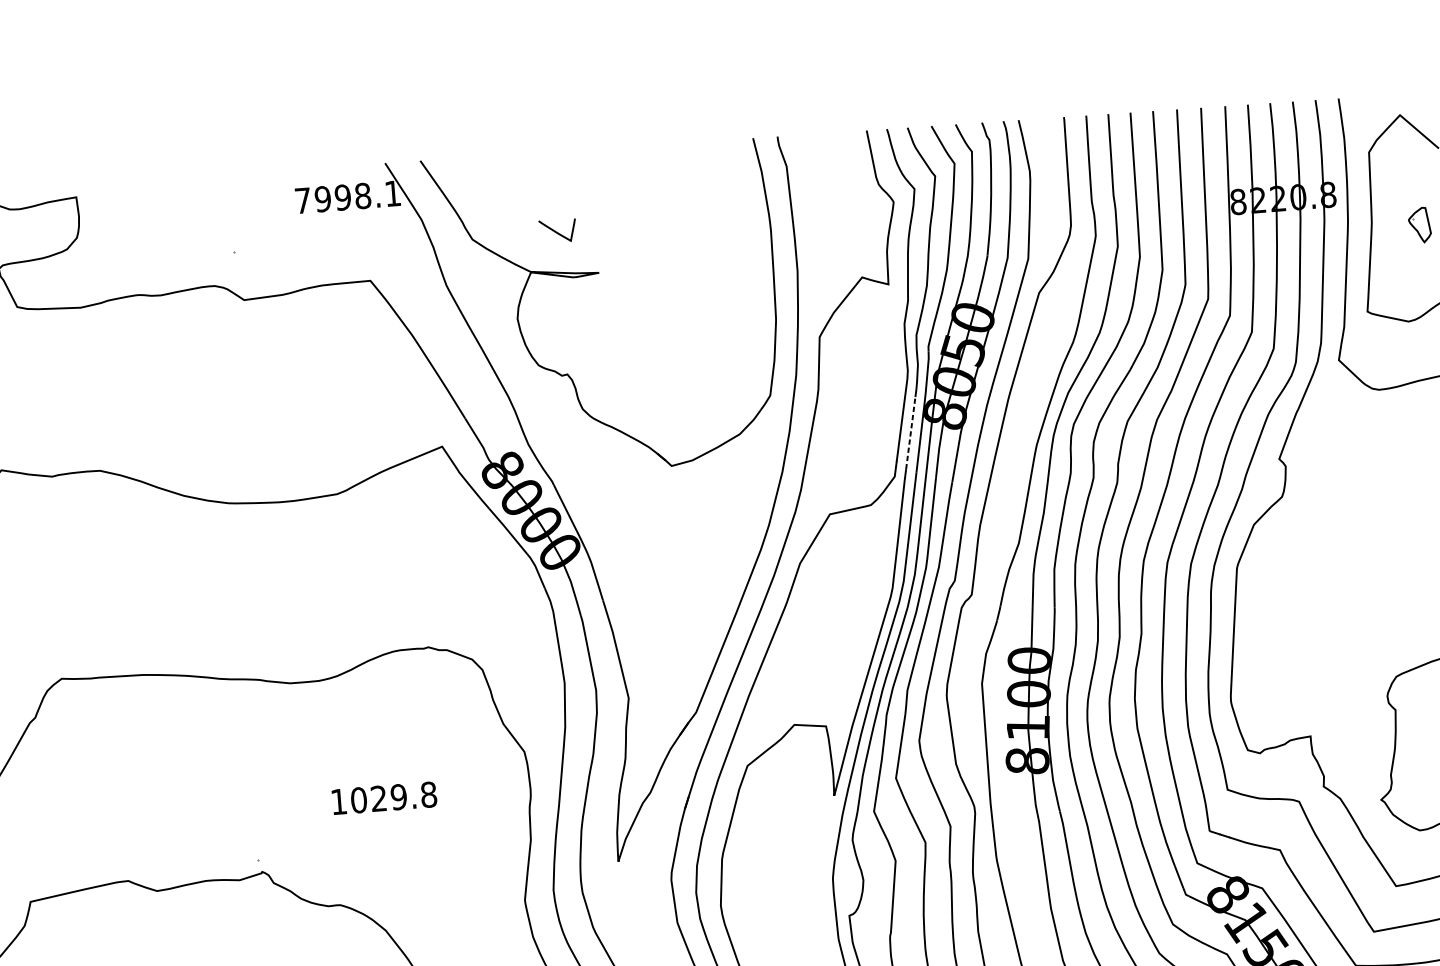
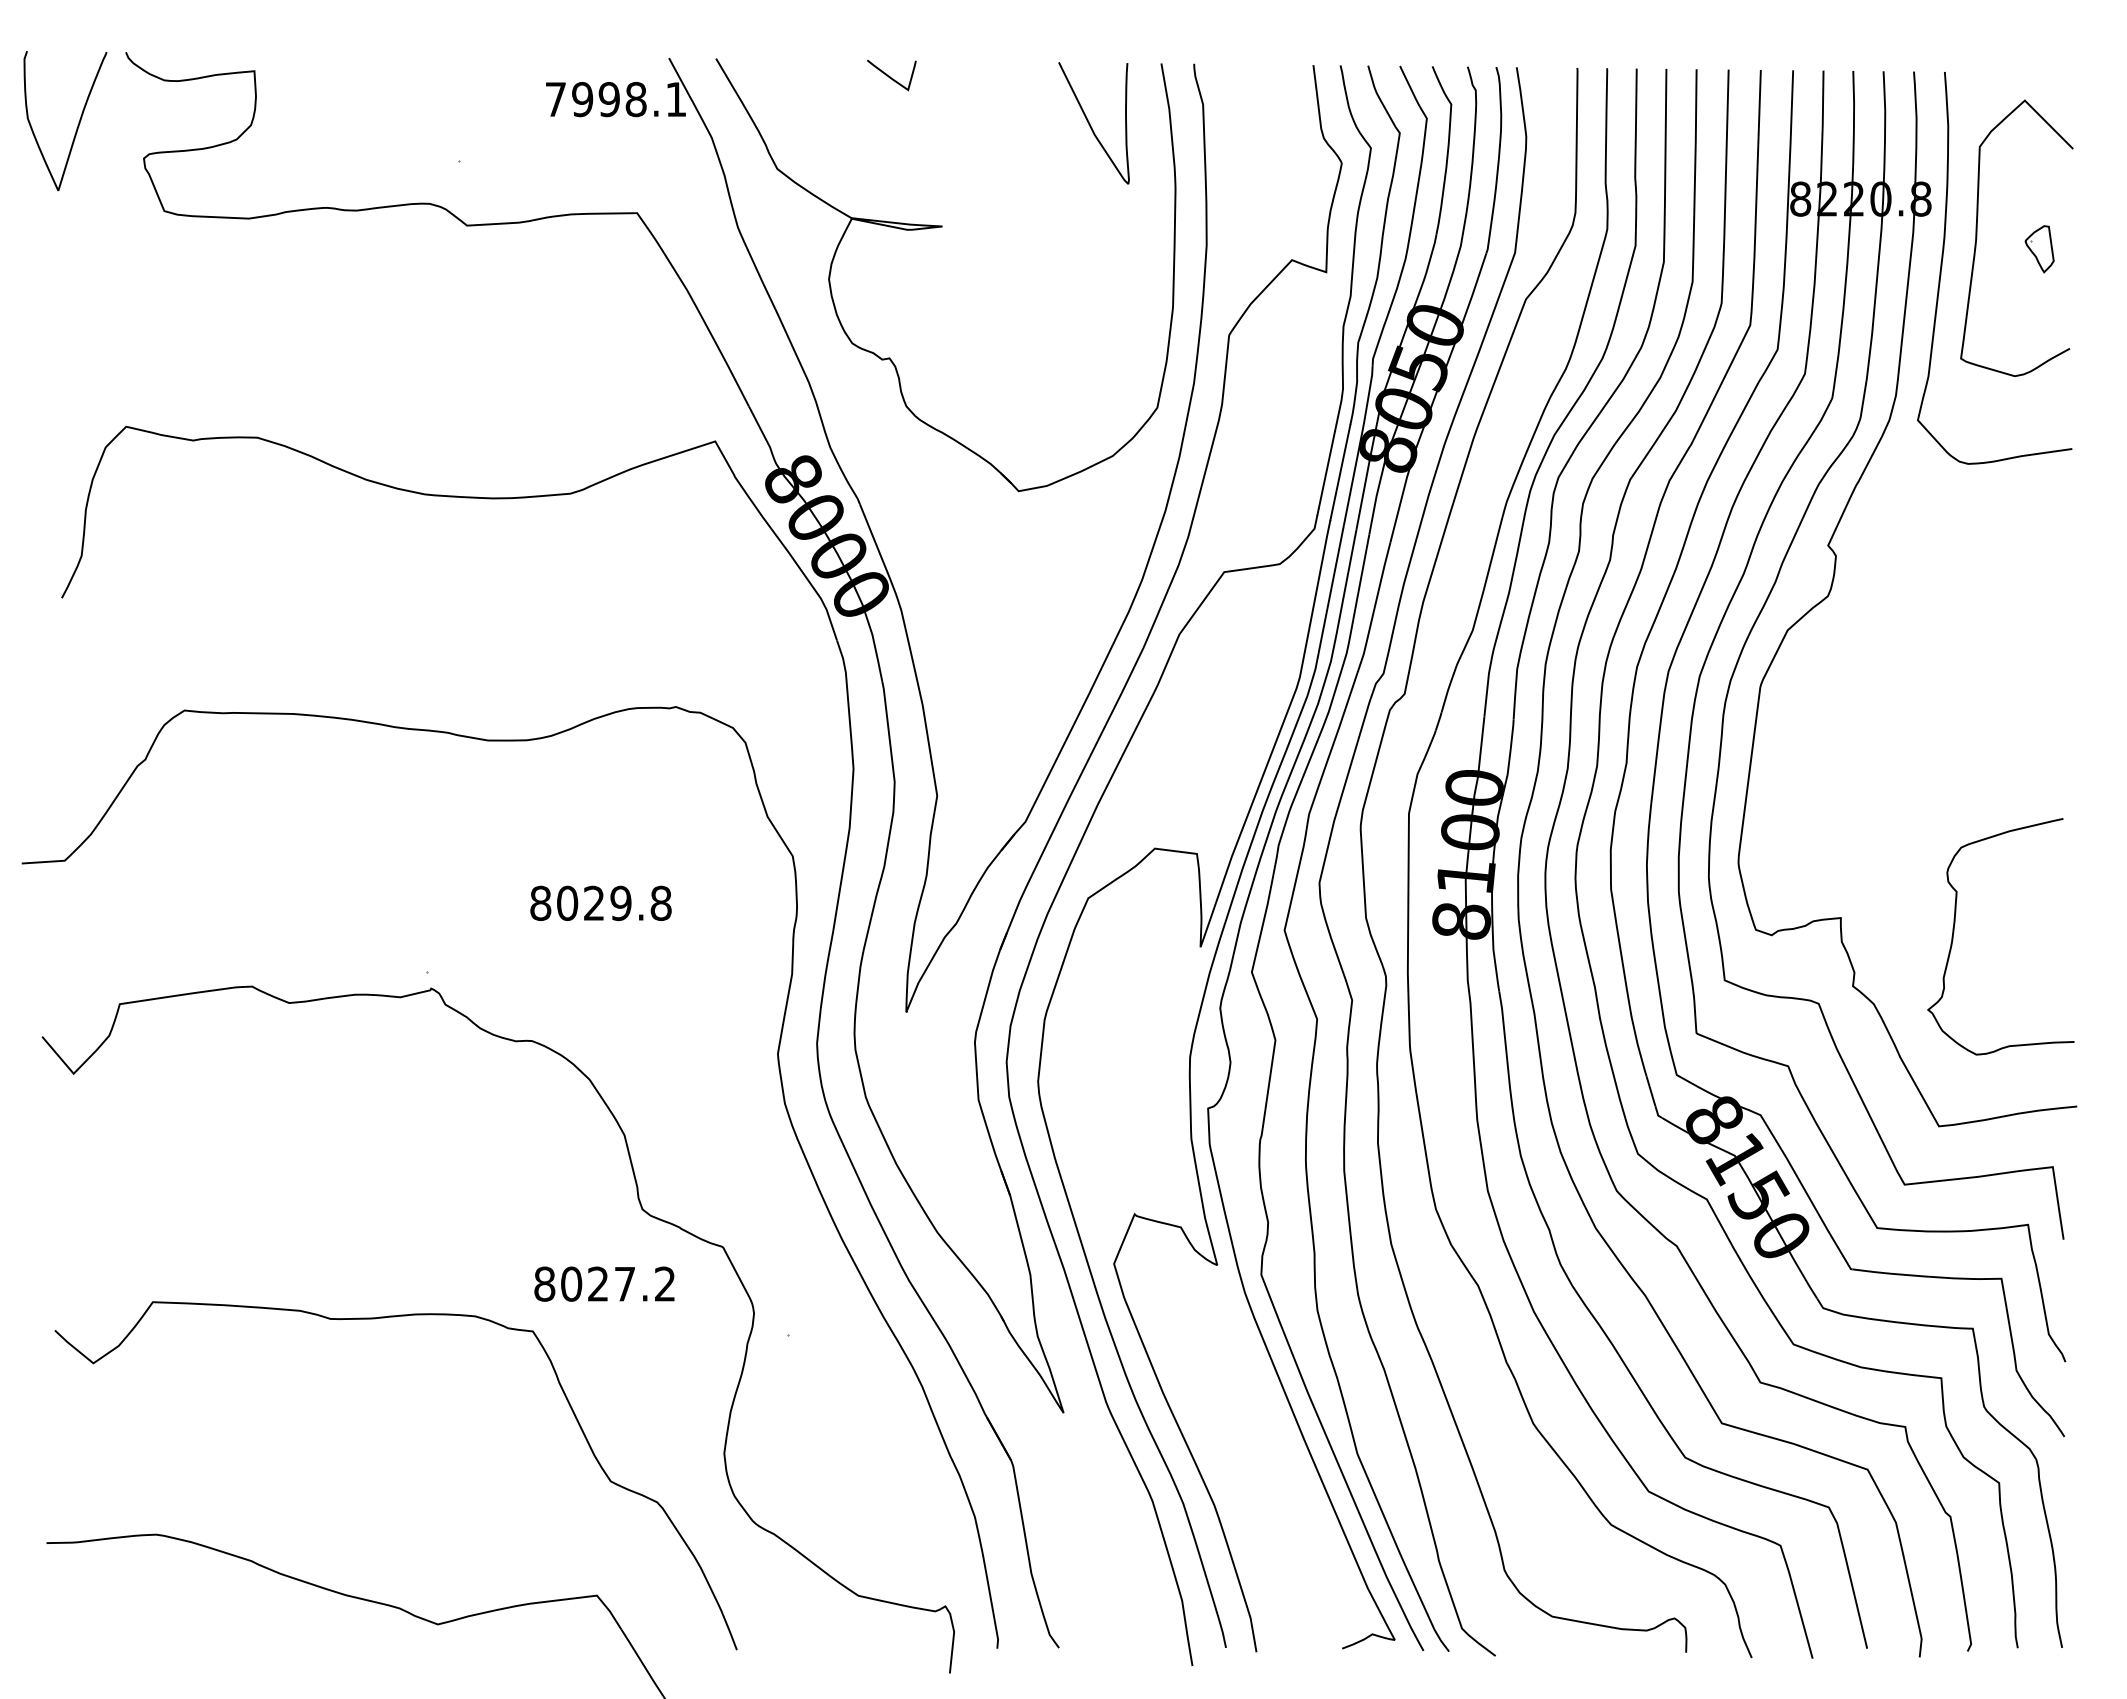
curve: (704, 188) -> (1091, 125), added
curve: (556, 231) -> (890, 76), moved
line: (910, 433) -> (1340, 472), dashed -> solid
text: (338, 801) -> (540, 902), 1029.8 -> 8029.8

